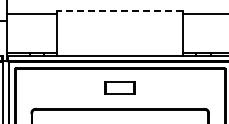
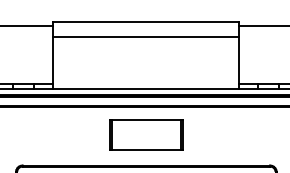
line: (119, 10) -> (145, 21), dashed -> solid
line: (119, 21) -> (145, 37), added
part: (119, 87) -> (145, 134), size x1.67

